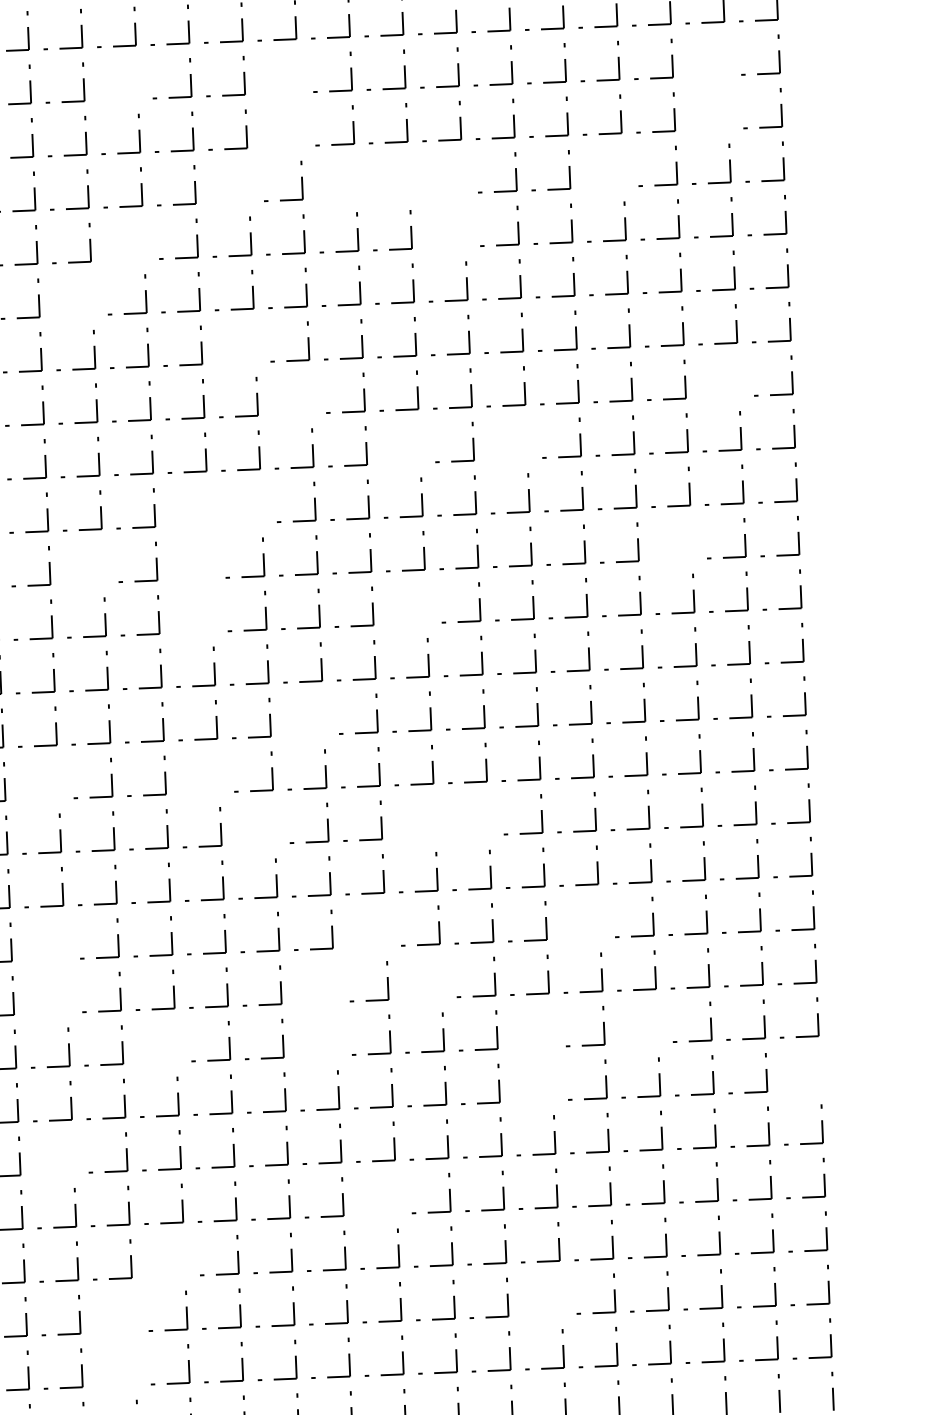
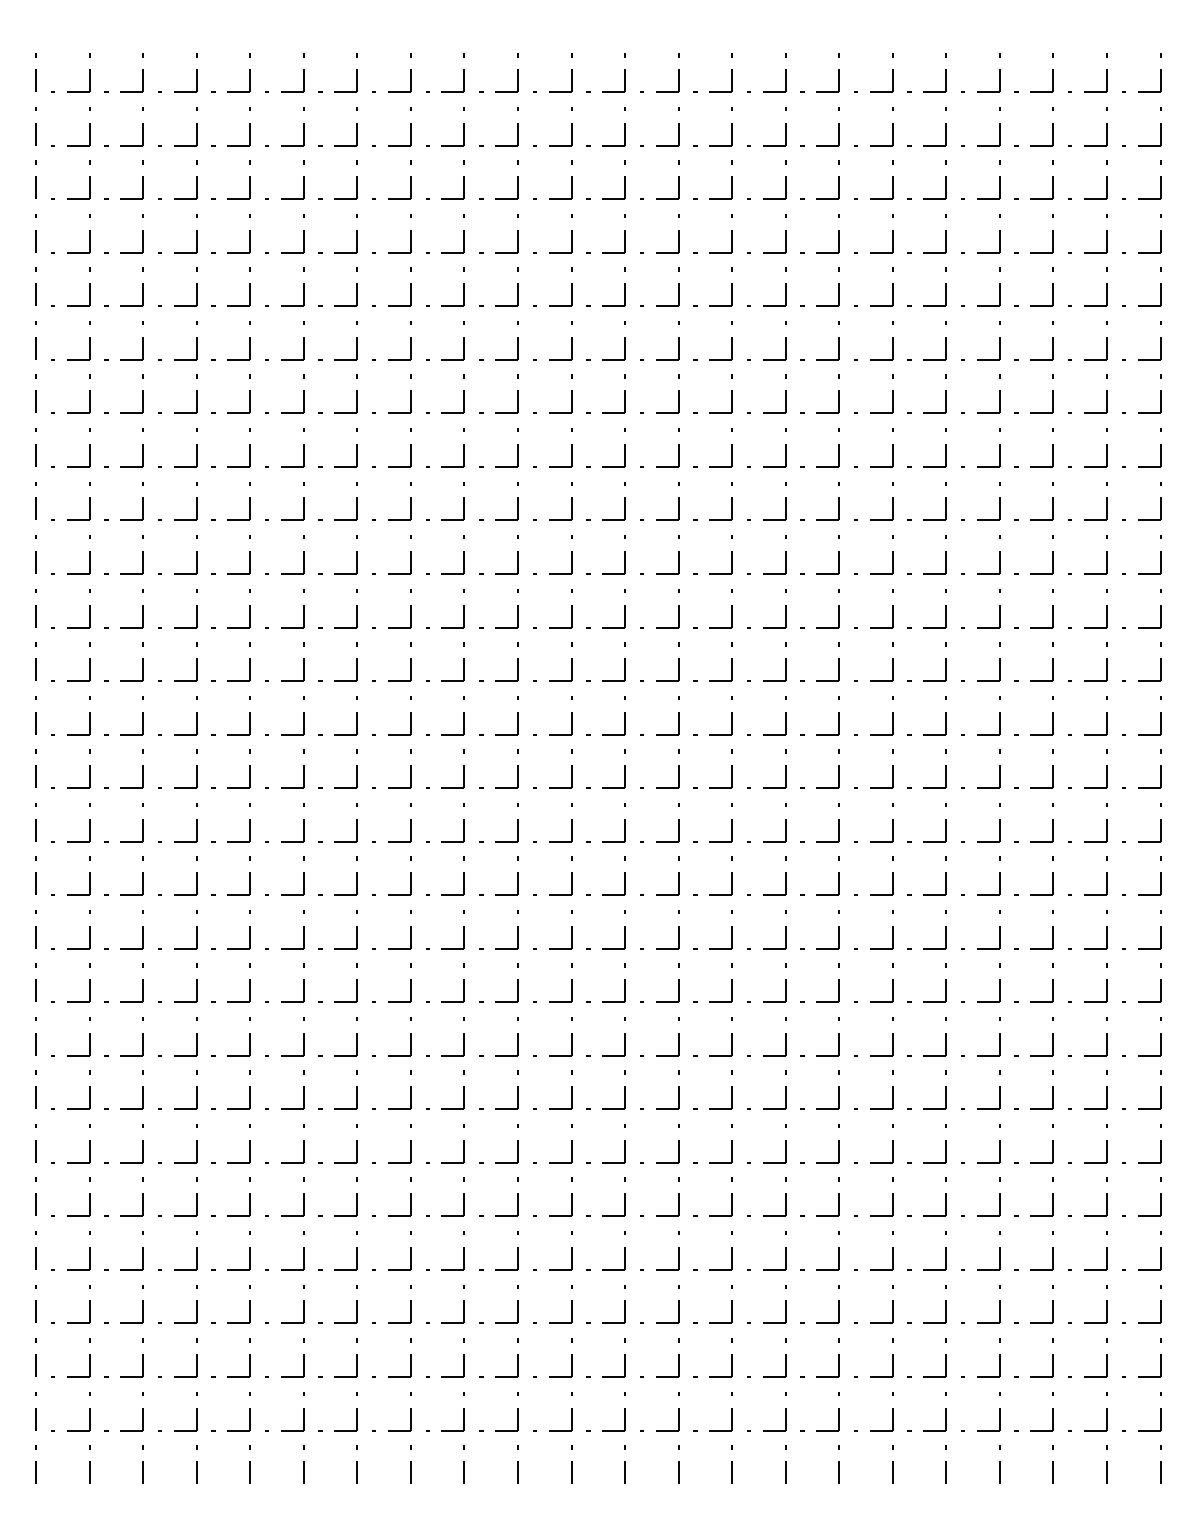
part: (725, 56) -> (1106, 126), added
part: (297, 73) -> (678, 126), added
part: (136, 79) -> (517, 126), added
part: (727, 109) -> (1106, 179), added
part: (299, 126) -> (678, 179), added
part: (622, 167) -> (999, 233), added
part: (461, 174) -> (838, 233), added
part: (408, 176) -> (785, 233), added
part: (354, 178) -> (731, 233), added
part: (248, 182) -> (624, 233), added
part: (464, 226) -> (838, 286), added
part: (143, 239) -> (517, 286), added
part: (91, 295) -> (463, 340), added
part: (254, 342) -> (624, 393), added
part: (738, 377) -> (1106, 447), added
part: (310, 394) -> (678, 447), added
part: (508, 458) -> (873, 519), added
part: (401, 462) -> (766, 519), added
part: (260, 503) -> (624, 554), added
part: (207, 505) -> (571, 554), added
part: (690, 540) -> (1052, 608), added
part: (210, 559) -> (571, 608), added
part: (102, 563) -> (463, 608), added
part: (426, 603) -> (785, 661), added
part: (212, 612) -> (571, 661), added
part: (323, 715) -> (678, 768), added
part: (218, 773) -> (571, 822), added
part: (57, 779) -> (410, 822), added
part: (487, 815) -> (838, 875), added
part: (434, 817) -> (785, 875), added
part: (273, 824) -> (624, 875), added
part: (598, 918) -> (945, 982), added
part: (385, 926) -> (731, 982), added
part: (64, 939) -> (410, 982), added
part: (441, 978) -> (785, 1036), added
part: (334, 982) -> (678, 1036), added
part: (66, 993) -> (410, 1036), added
part: (657, 1022) -> (999, 1089), added
part: (550, 1027) -> (892, 1089), added
part: (336, 1035) -> (678, 1089), added
part: (175, 1042) -> (517, 1089), added
part: (820, 1070) -> (1160, 1143), added
part: (552, 1081) -> (892, 1143), added
part: (72, 1153) -> (410, 1196), added
part: (395, 1194) -> (731, 1250), added
part: (165, 1275) -> (498, 1322), added
part: (560, 1294) -> (892, 1357), added
part: (132, 1312) -> (463, 1357), added
part: (134, 1366) -> (463, 1411), added

